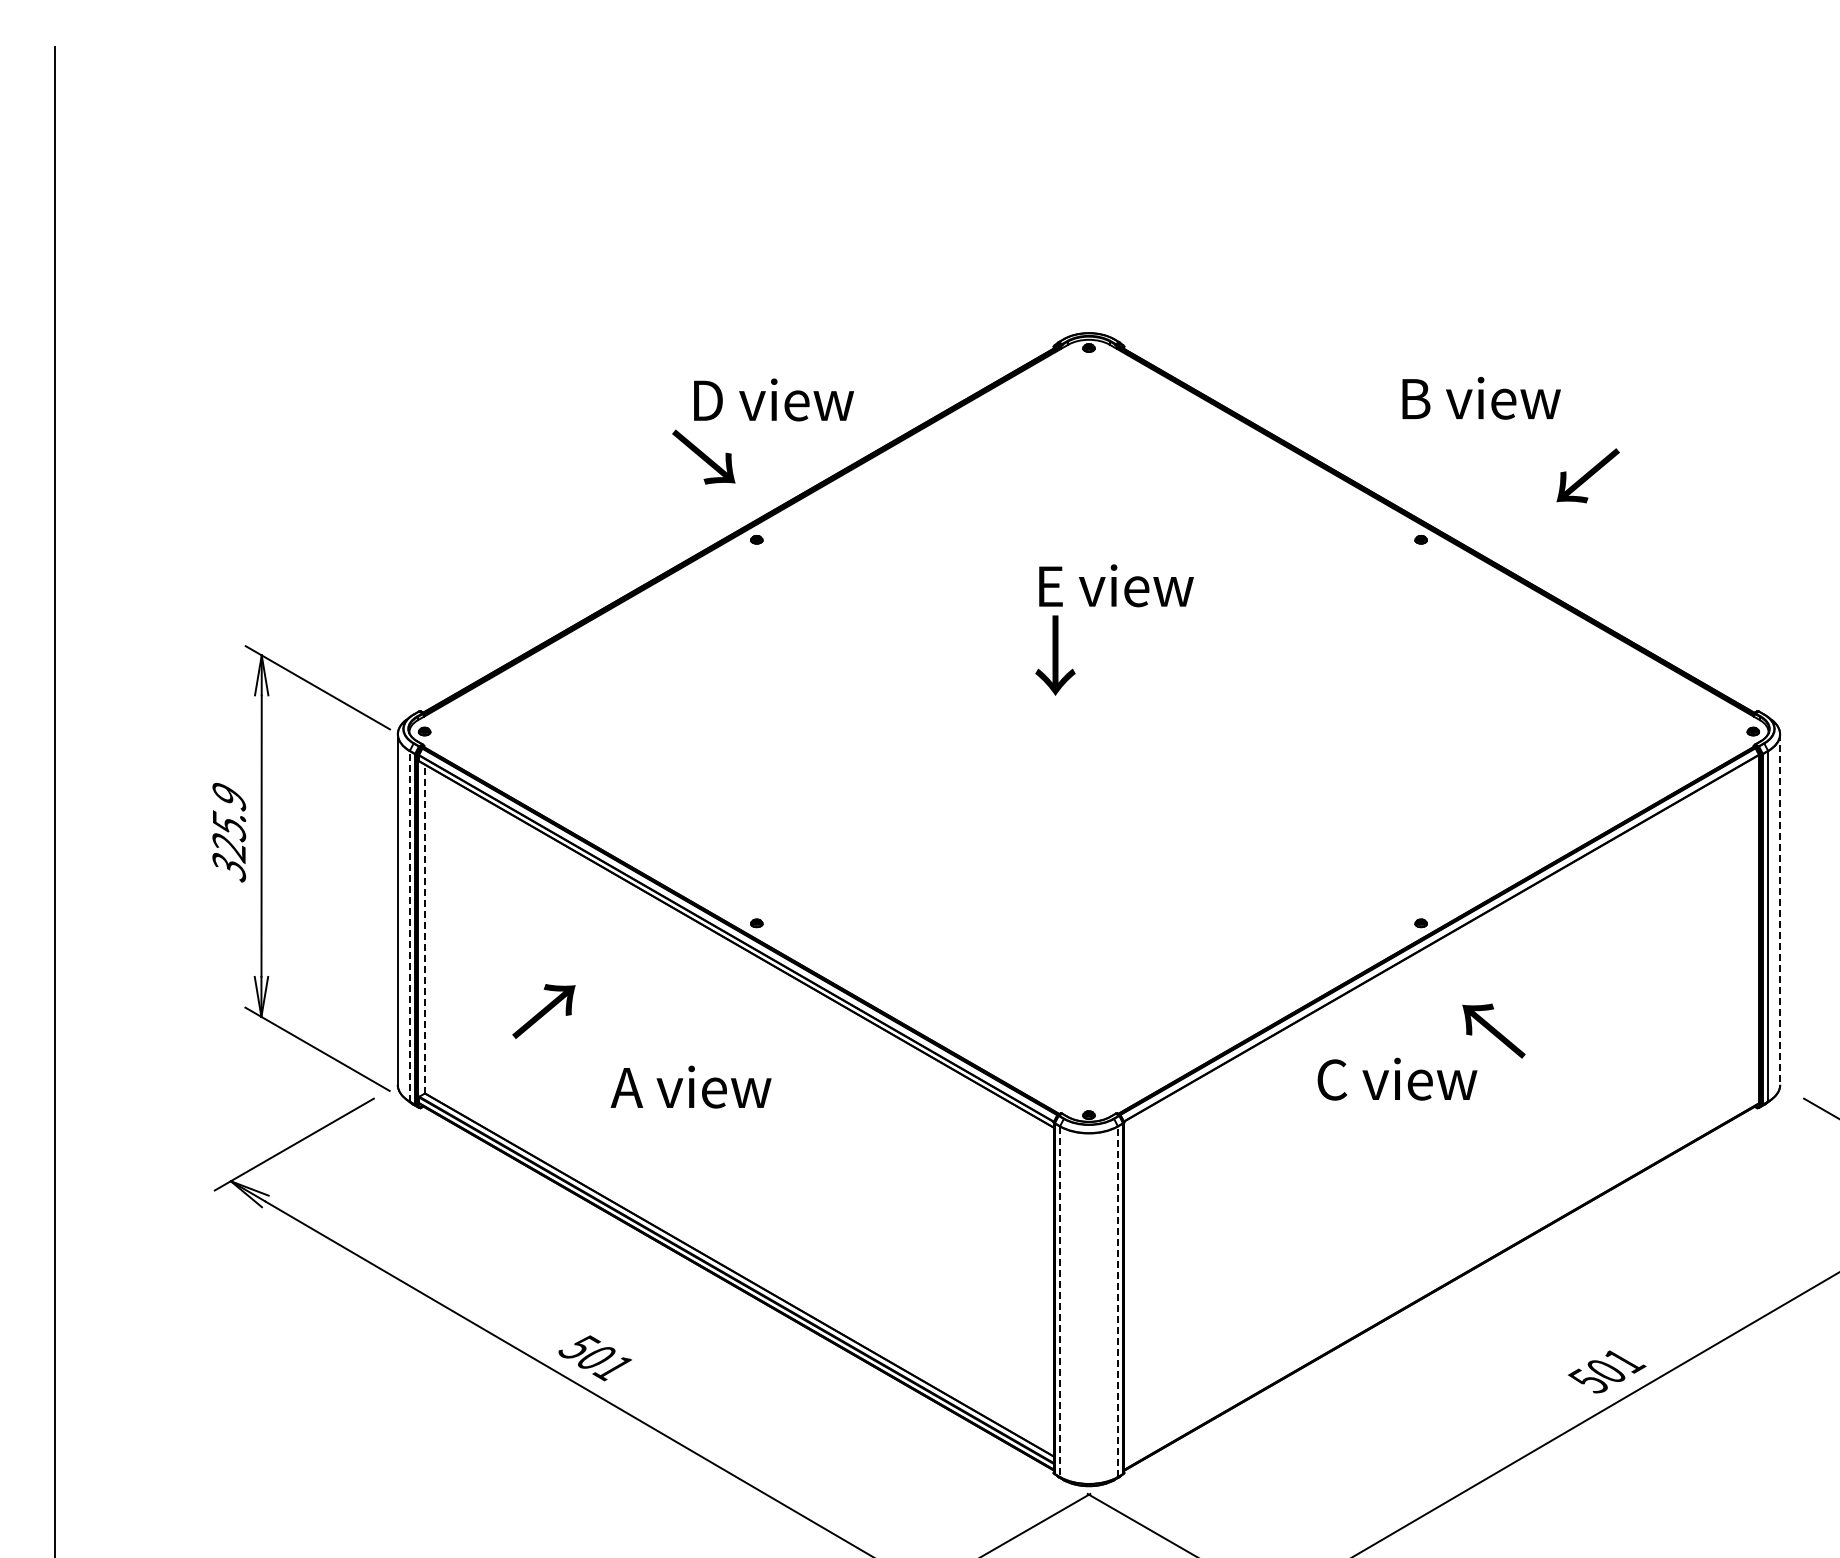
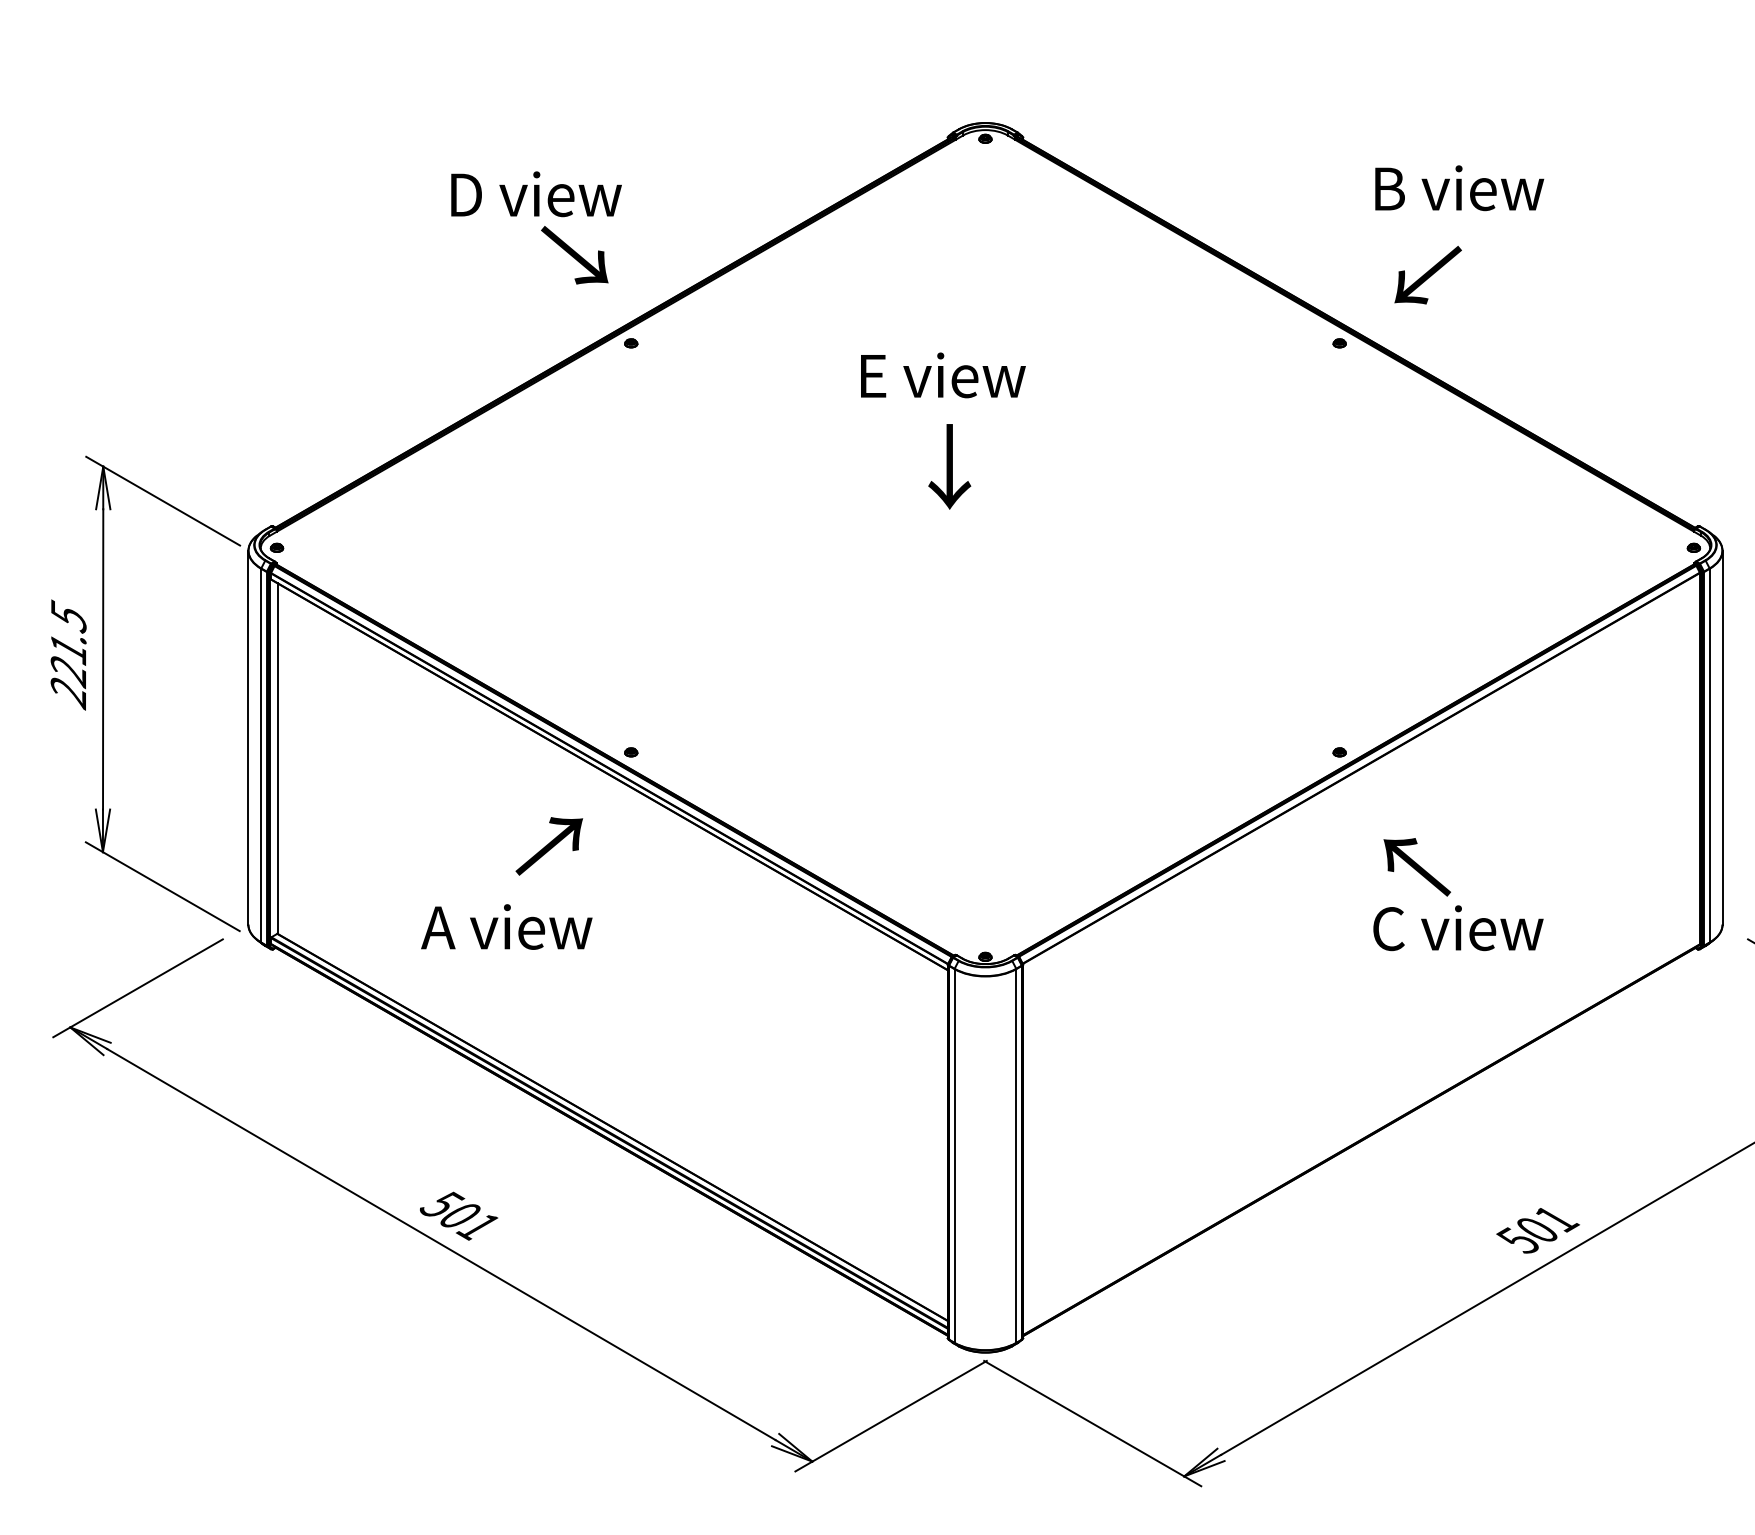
text: (1481, 397) -> (1459, 187), moved
text: (774, 399) -> (537, 193), moved
text: (1587, 475) -> (1427, 274), moved
text: (1116, 585) -> (943, 375), moved
text: (229, 832) -> (68, 655), 325.9 -> 221.5
line: (1780, 910) -> (1722, 738), dashed -> solid
line: (409, 925) -> (260, 754), dashed -> solid
line: (425, 928) -> (277, 757), dashed -> solid
text: (543, 1011) -> (548, 846), moved
text: (1397, 1078) -> (1458, 927), moved
text: (690, 1086) -> (506, 926), moved
line: (1117, 1301) -> (1015, 1155), dashed -> solid
line: (1060, 1302) -> (955, 1156), dashed -> solid

